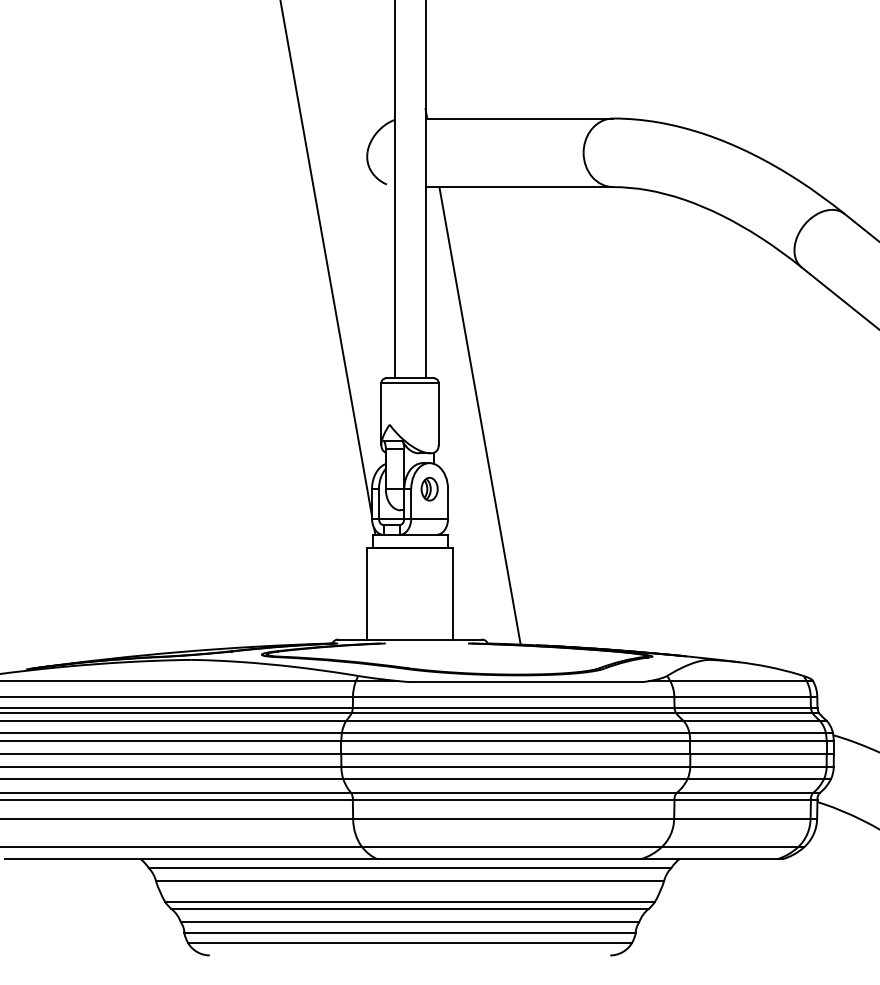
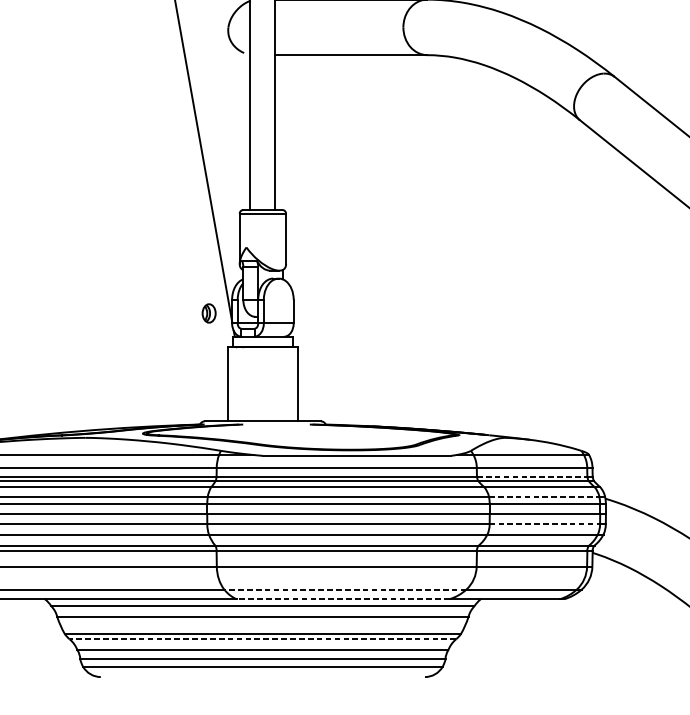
line: (479, 415) -> (319, 240), removed
part: (429, 488) -> (209, 312), moved
line: (743, 708) -> (532, 477), solid -> dashed
line: (758, 732) -> (544, 496), solid -> dashed
line: (758, 766) -> (544, 524), solid -> dashed
line: (511, 847) -> (345, 589), solid -> dashed
line: (509, 859) -> (343, 599), solid -> dashed
line: (410, 908) -> (263, 639), solid -> dashed

